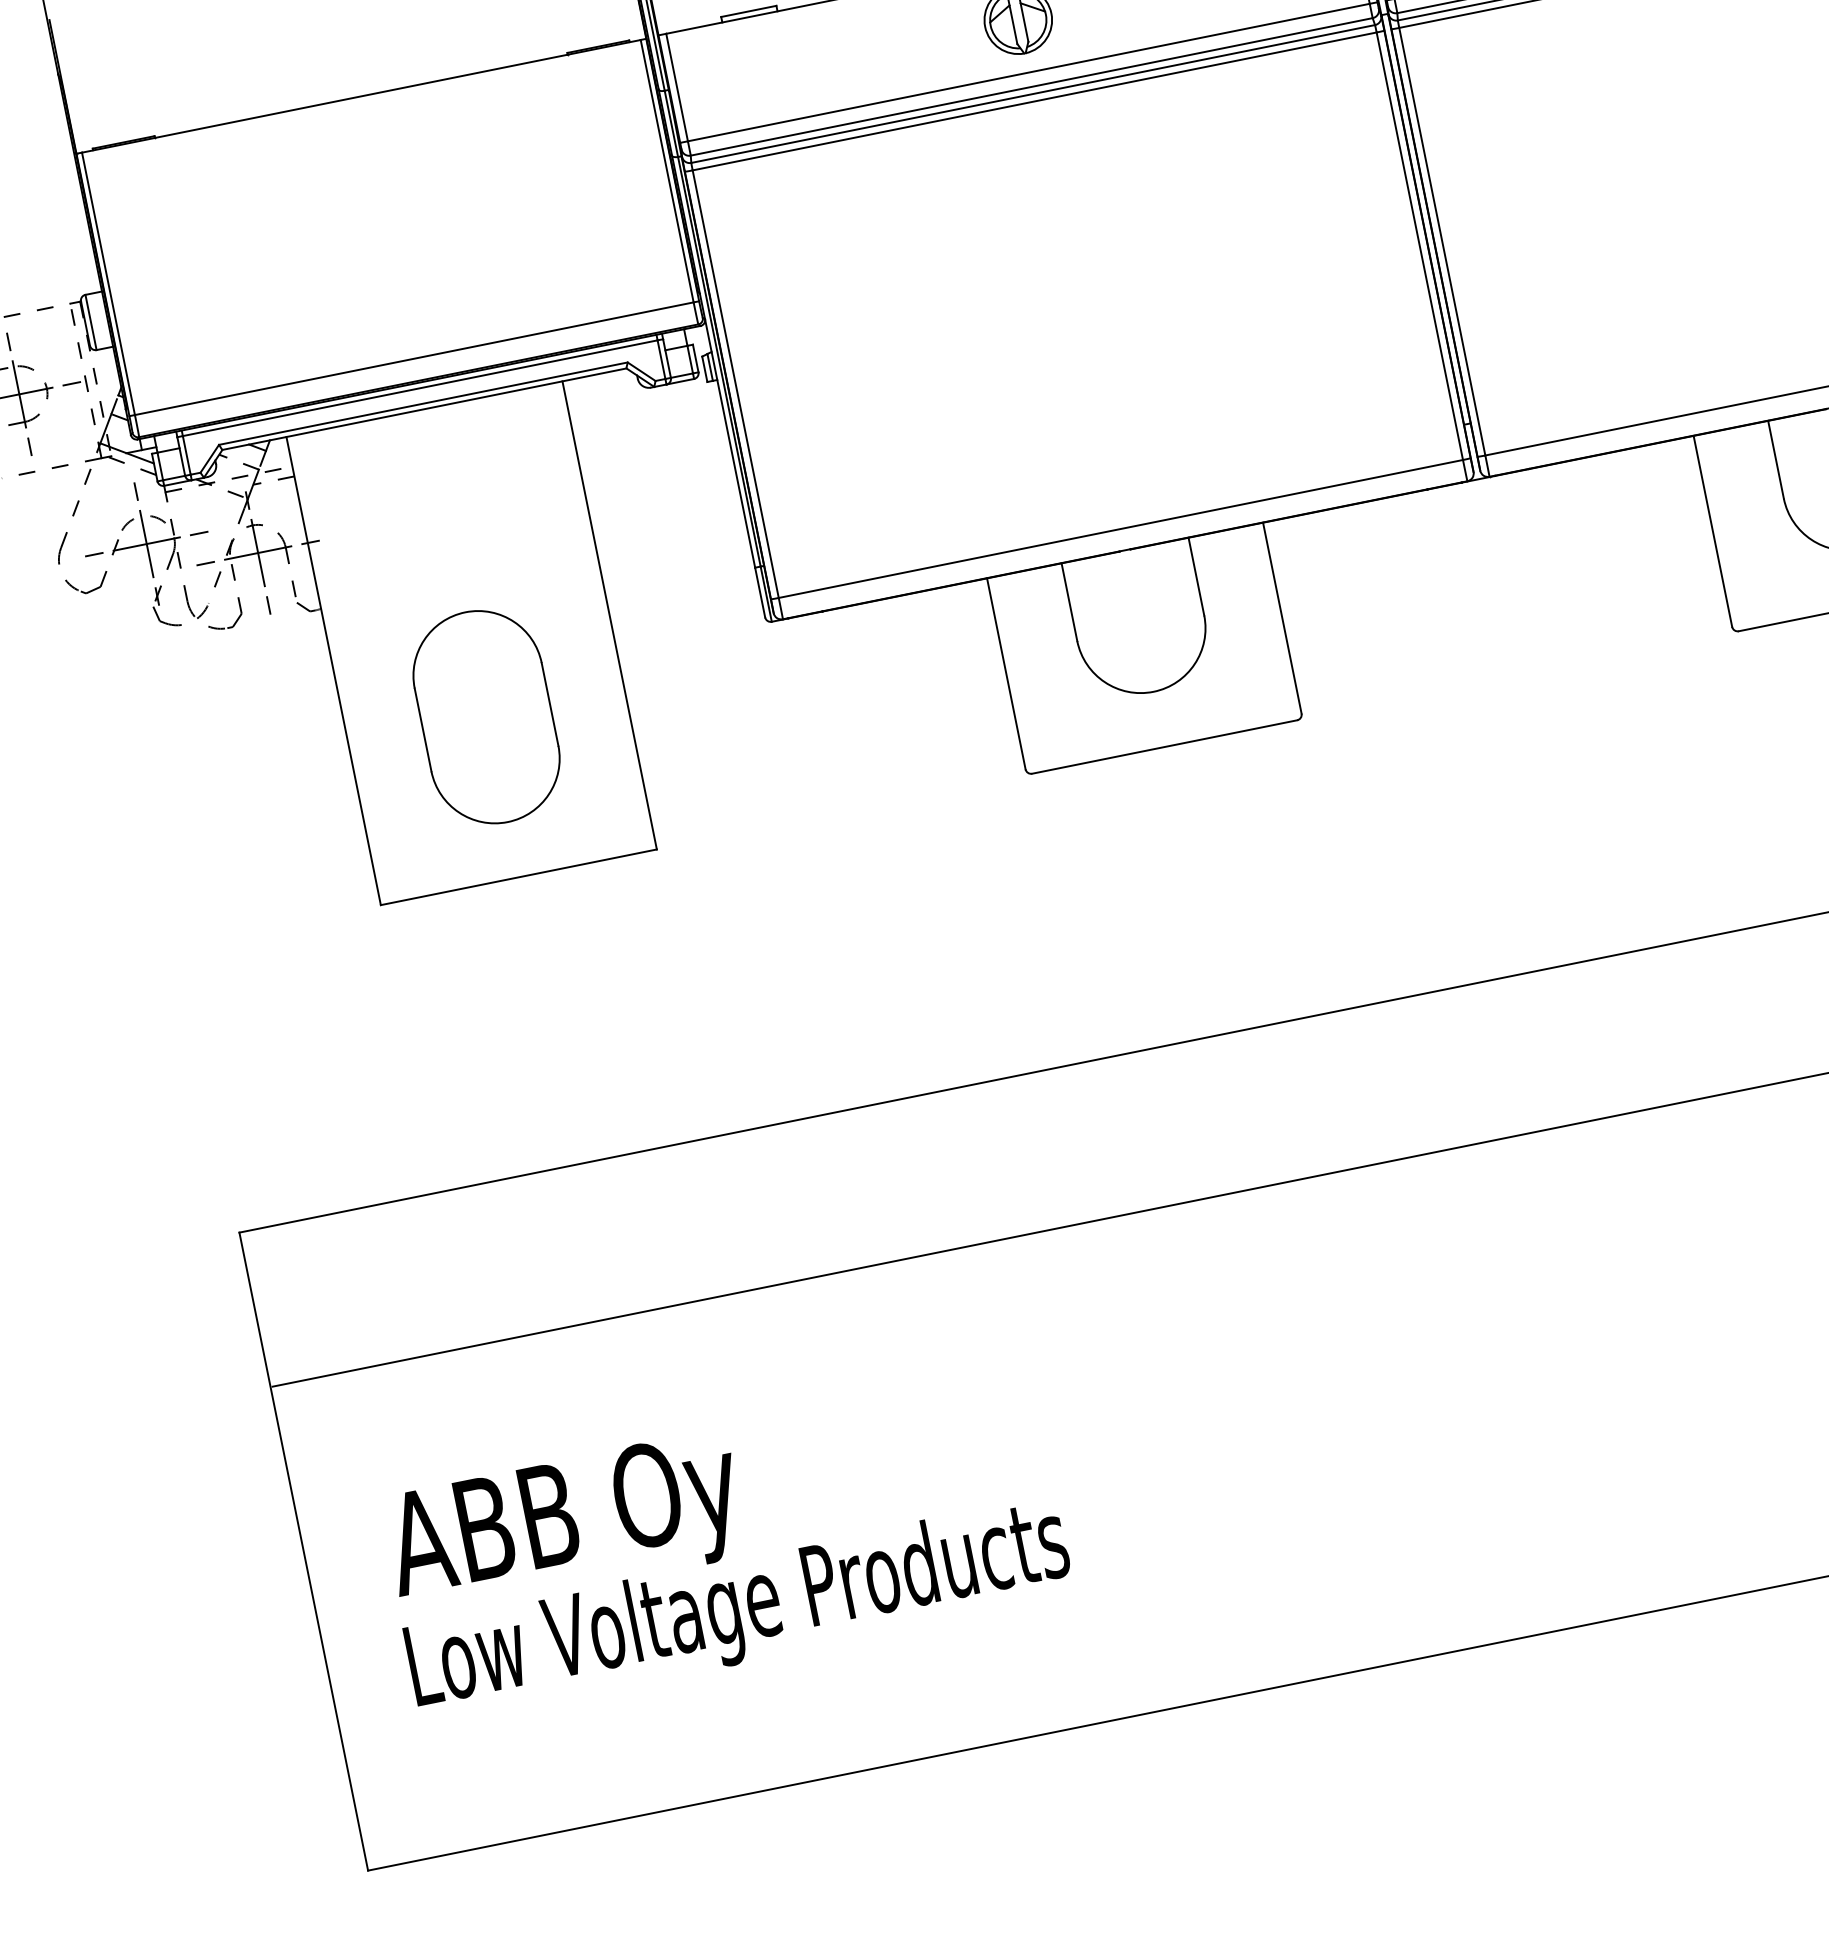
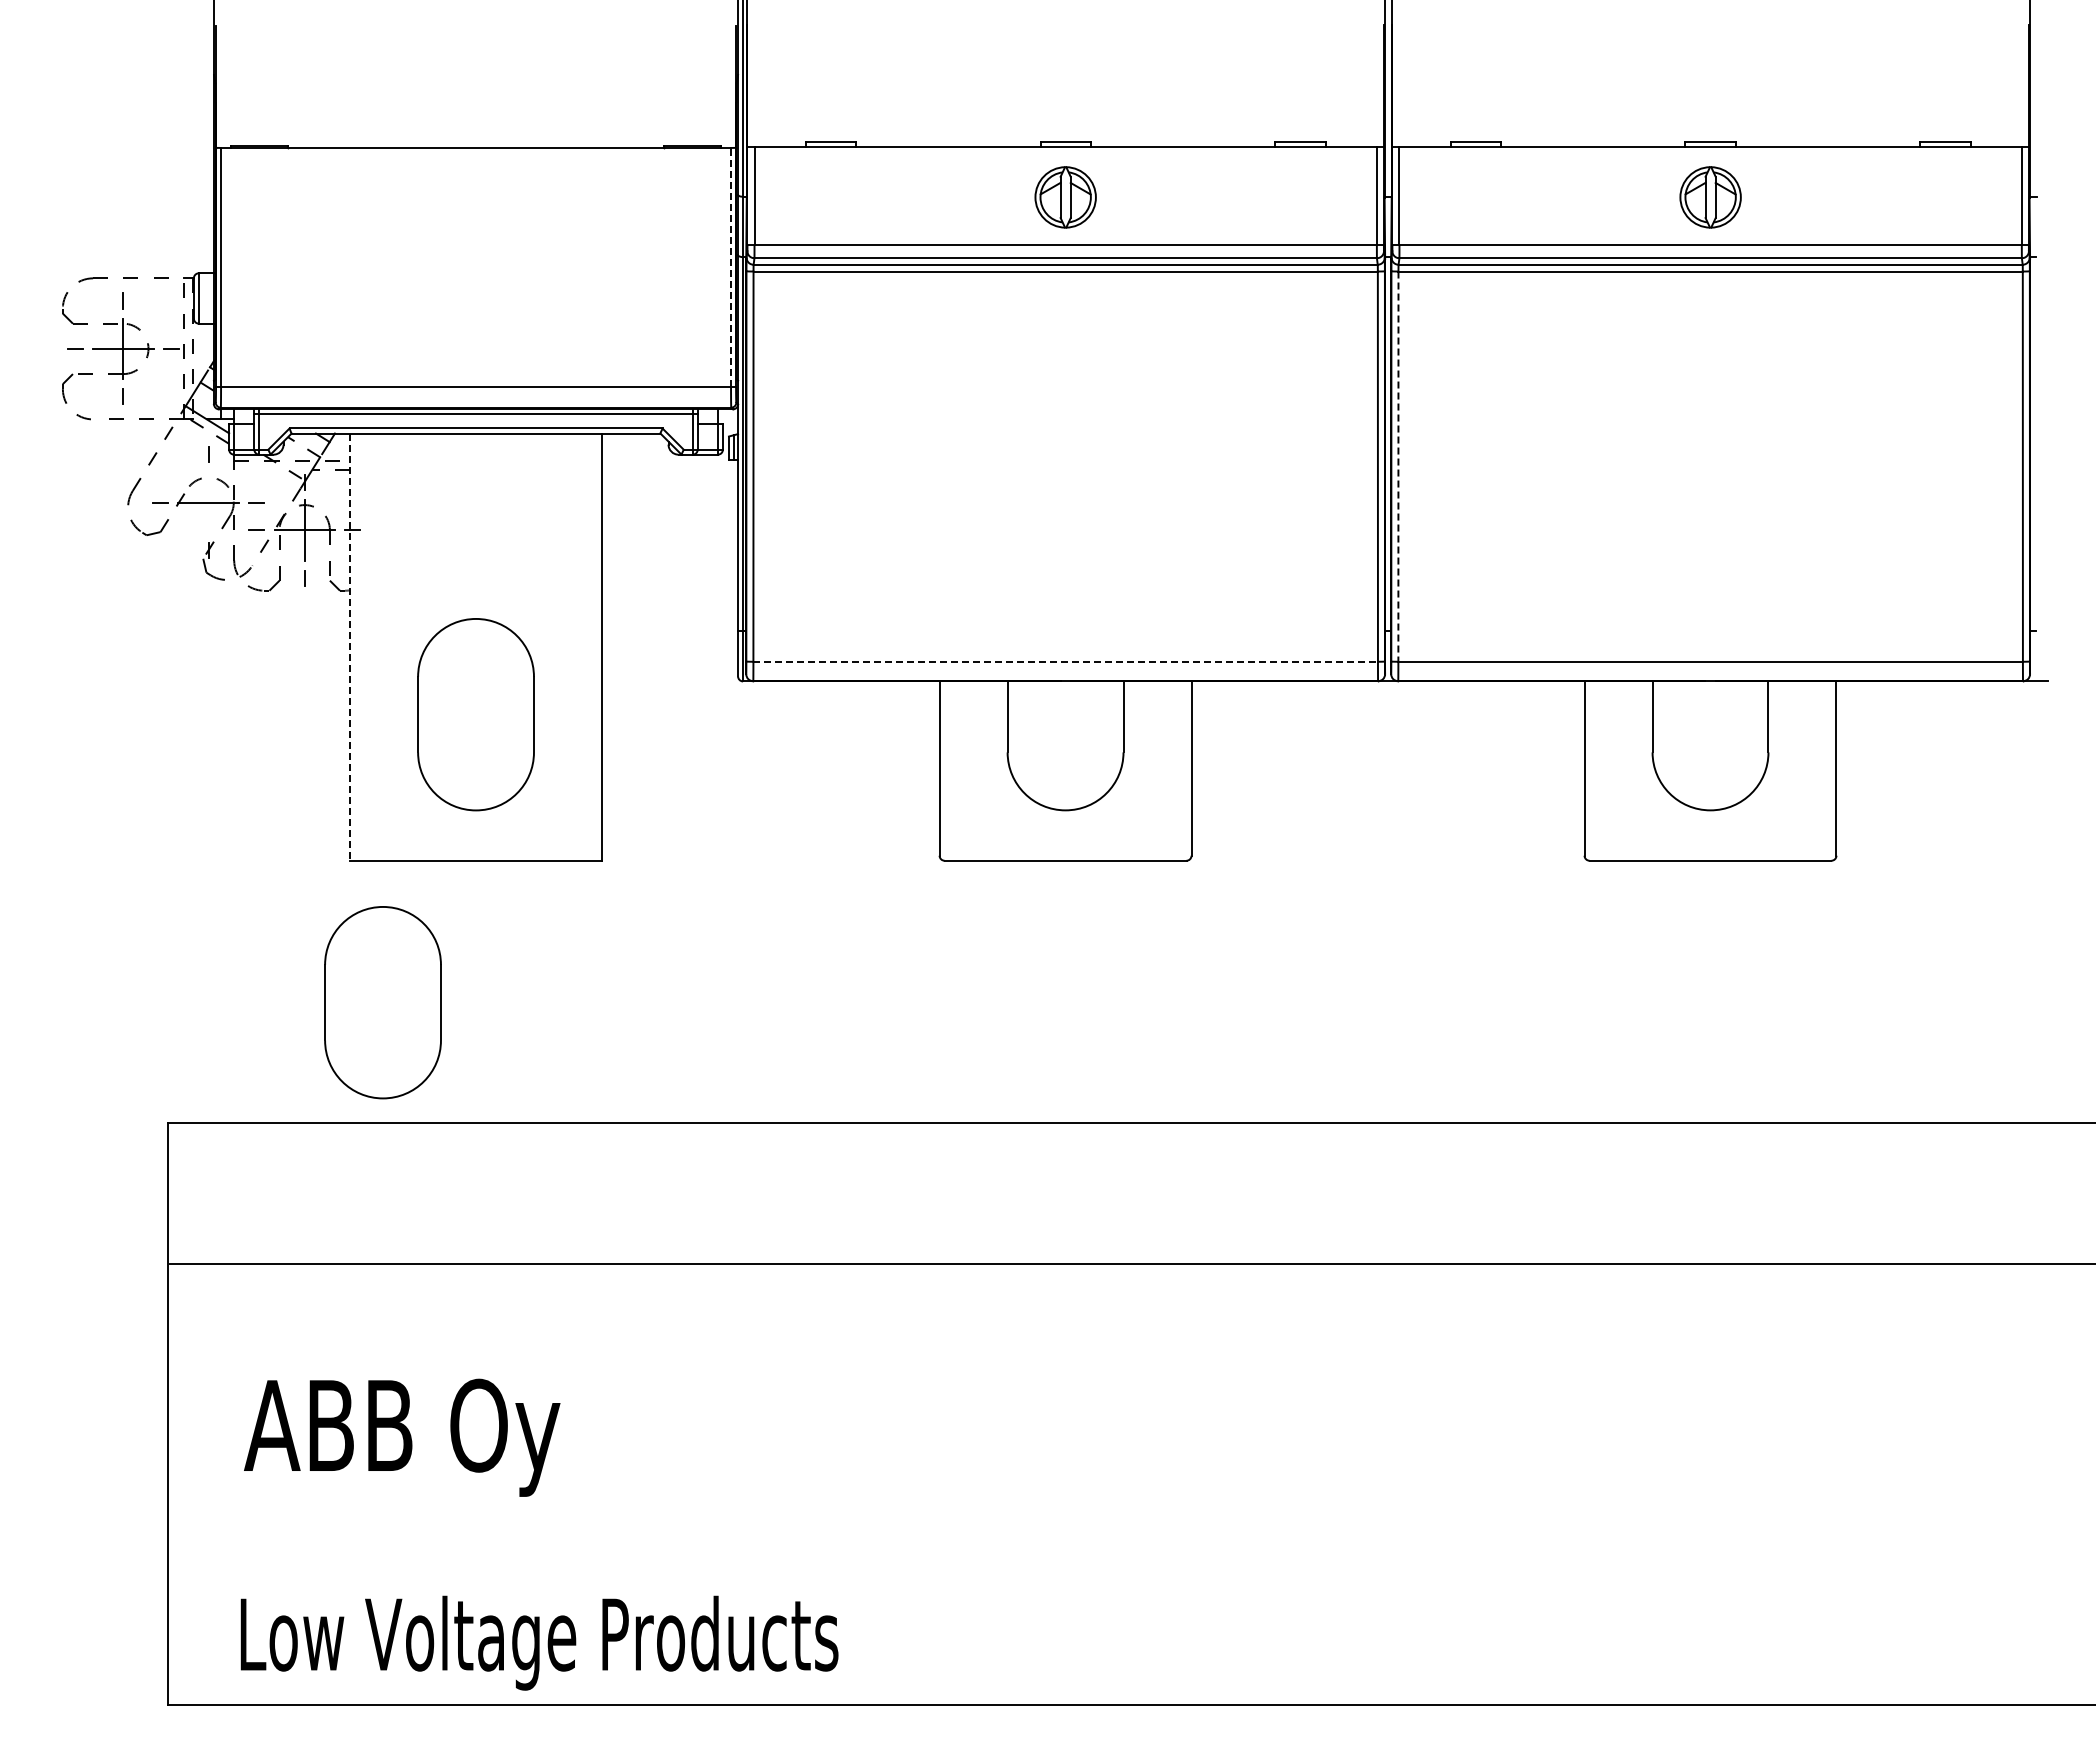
line: (667, 170) -> (731, 267), solid -> dashed
line: (1442, 242) -> (1398, 467), solid -> dashed
line: (1121, 528) -> (1066, 661), solid -> dashed
line: (146, 543) -> (208, 502), removed
line: (334, 671) -> (350, 647), solid -> dashed
part: (447, 1053) -> (382, 1002), added
text: (738, 1610) -> (539, 1642), moved

